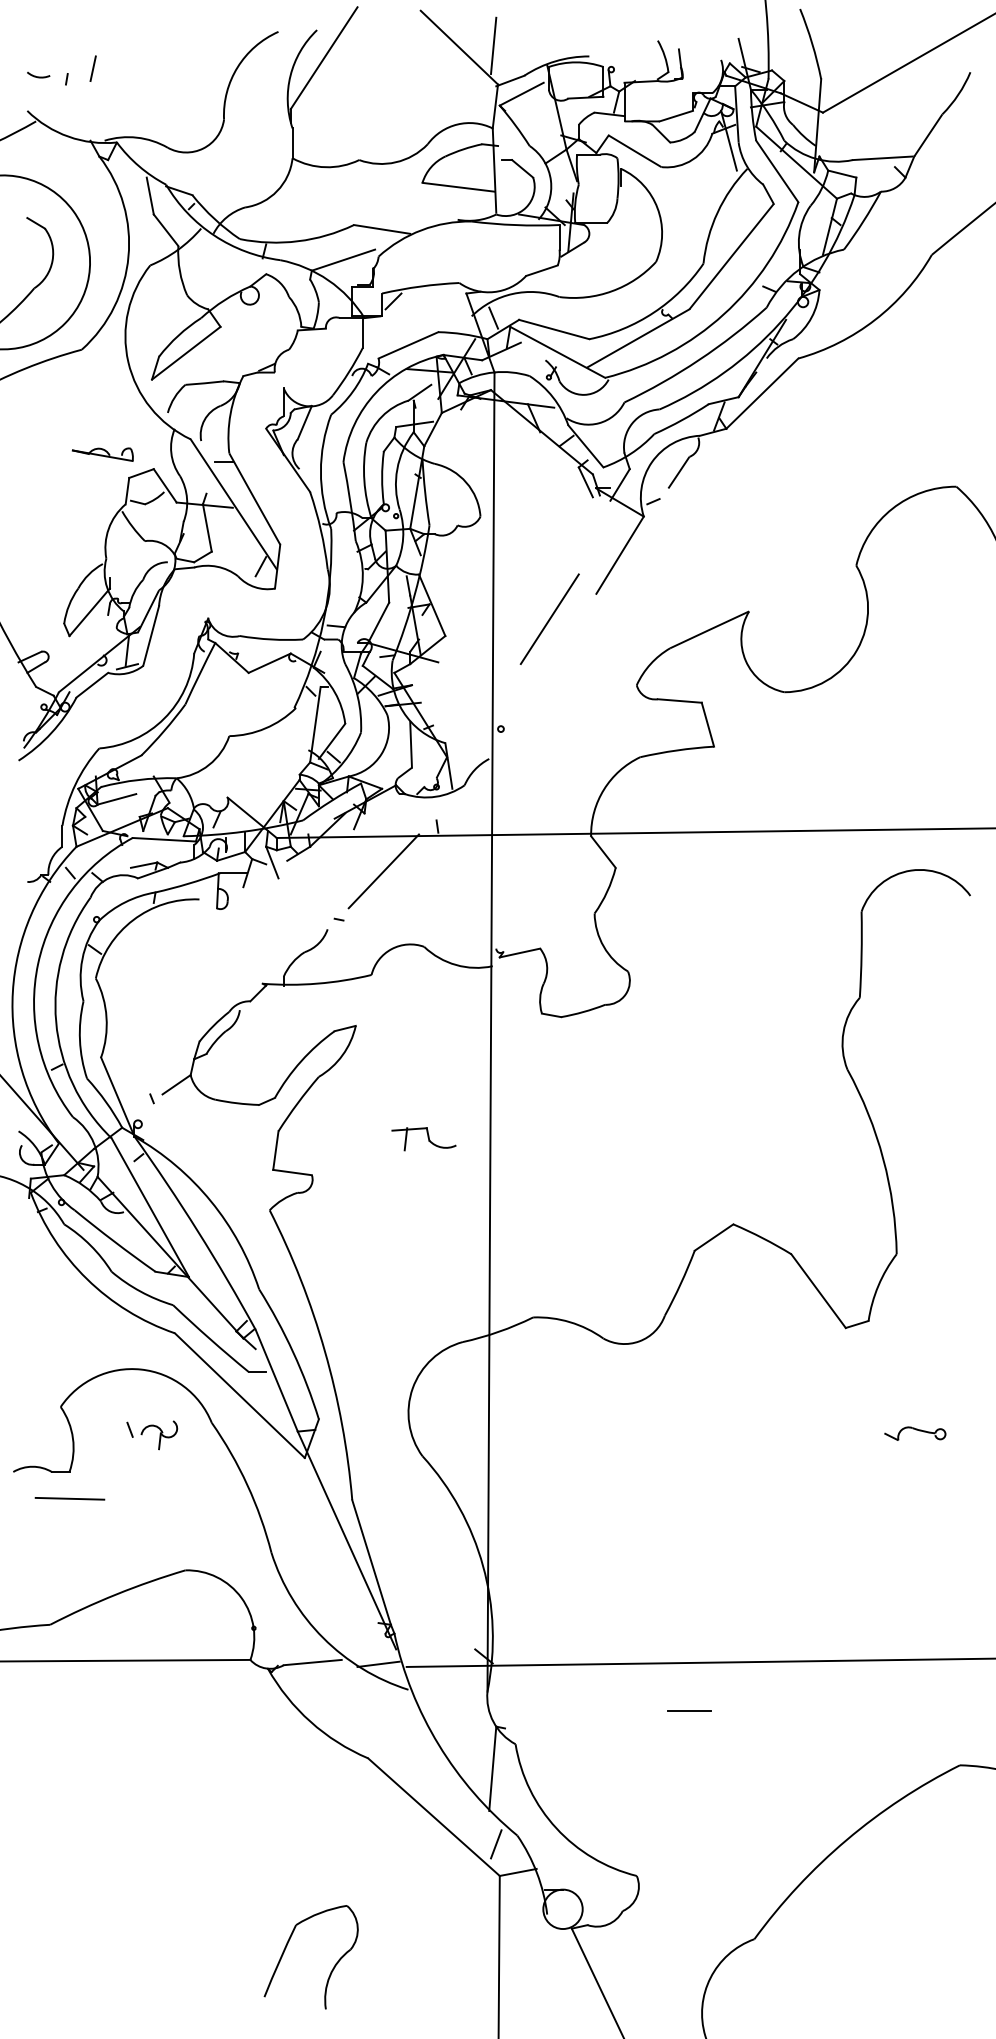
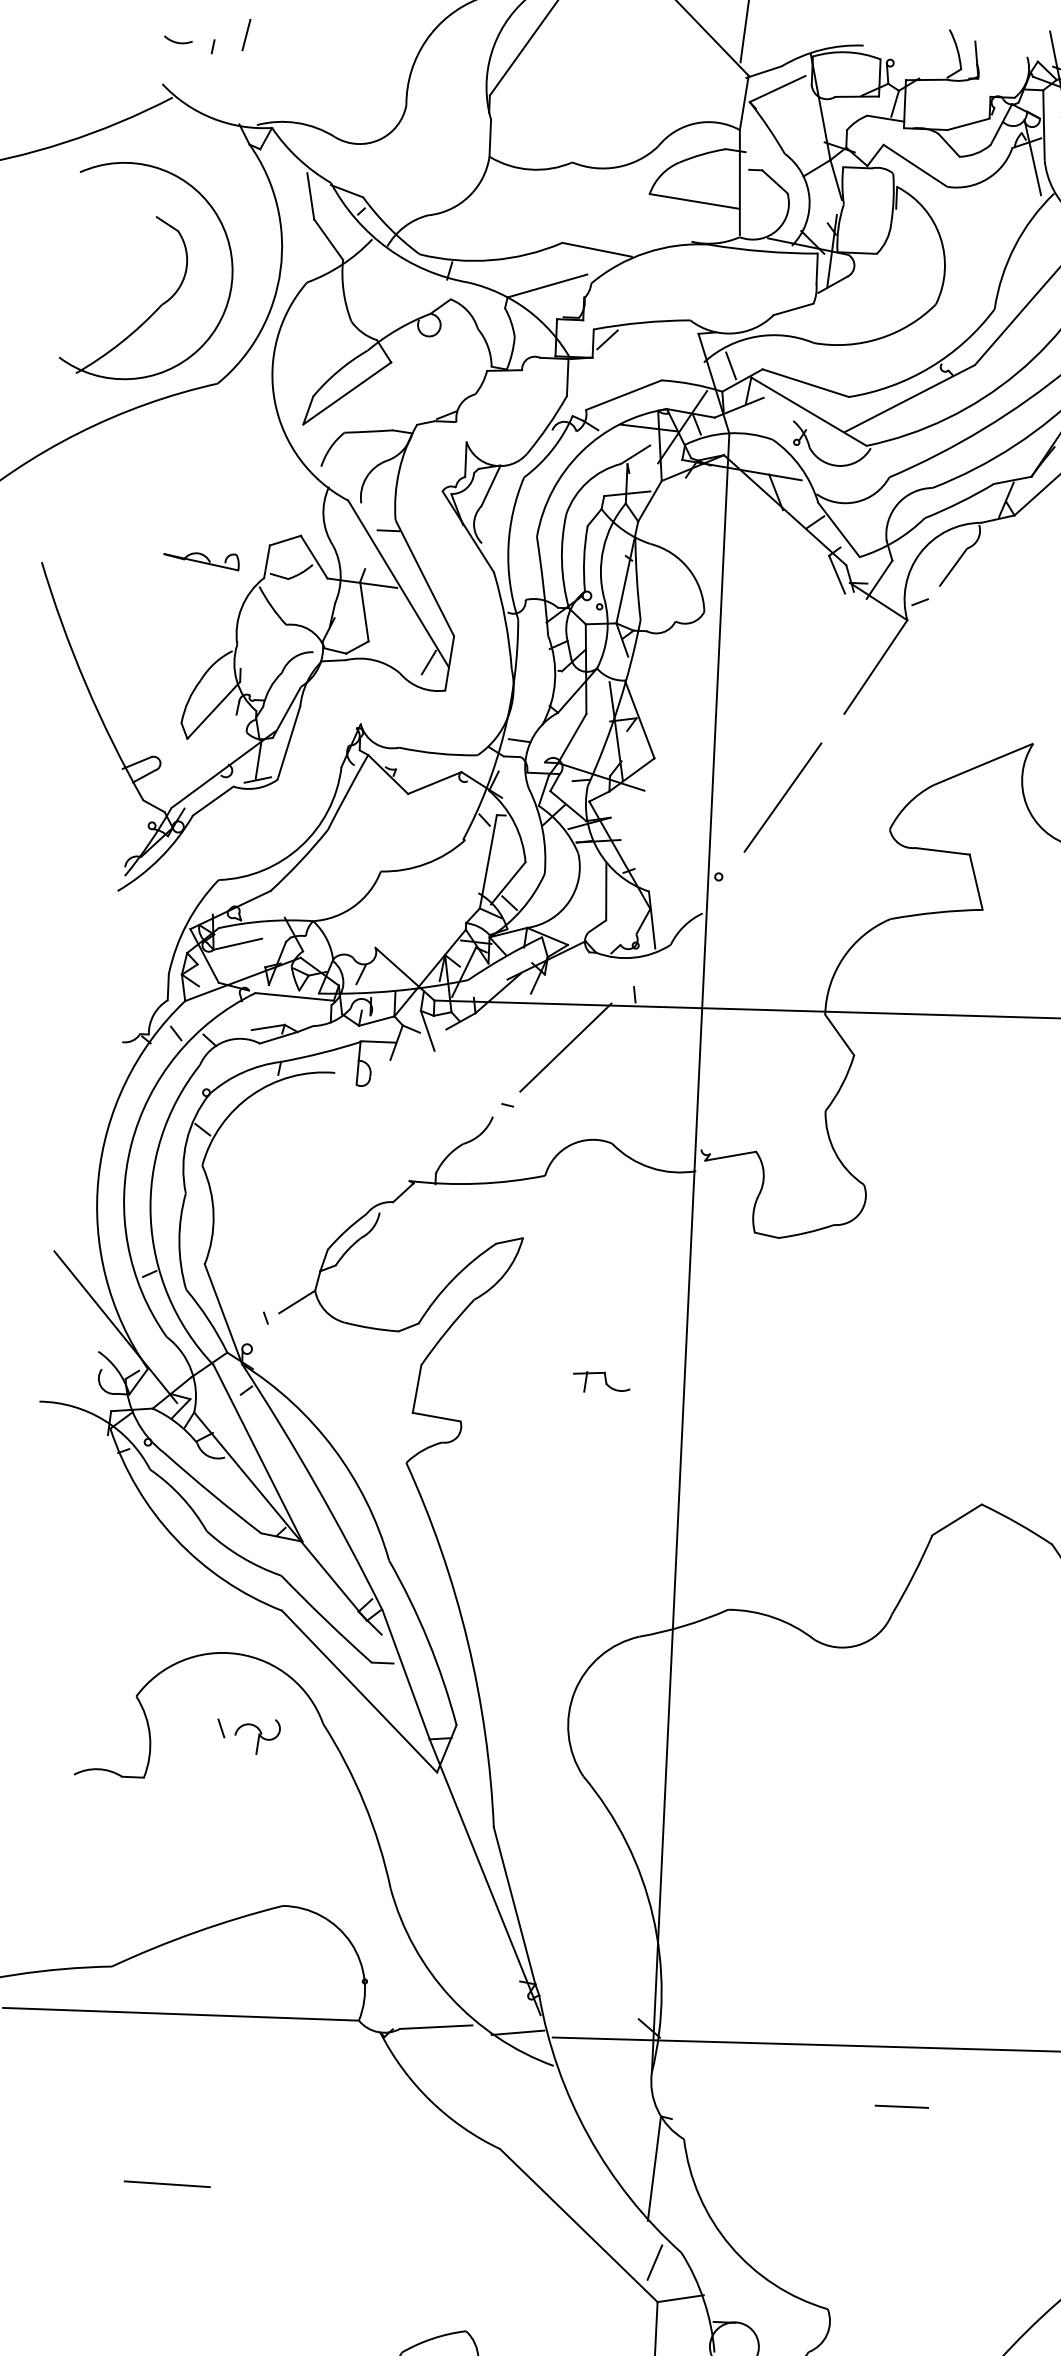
part: (102, 454) -> (201, 560), moved
line: (549, 618) -> (782, 796), moved
part: (423, 1138) -> (601, 1381), size x0.71
line: (69, 1498) -> (166, 2183), moved

